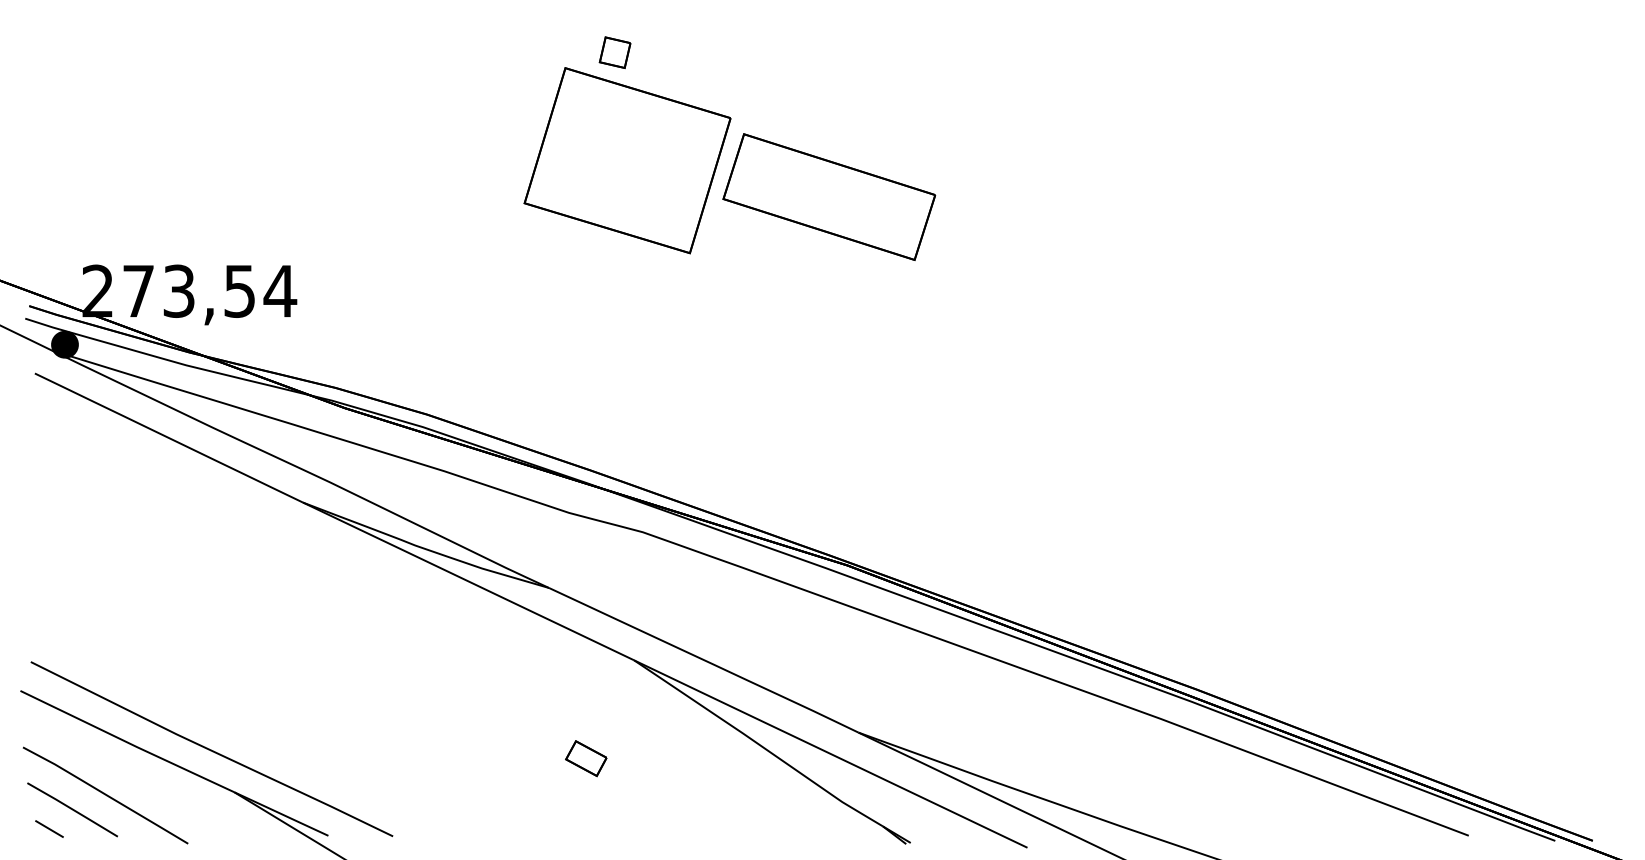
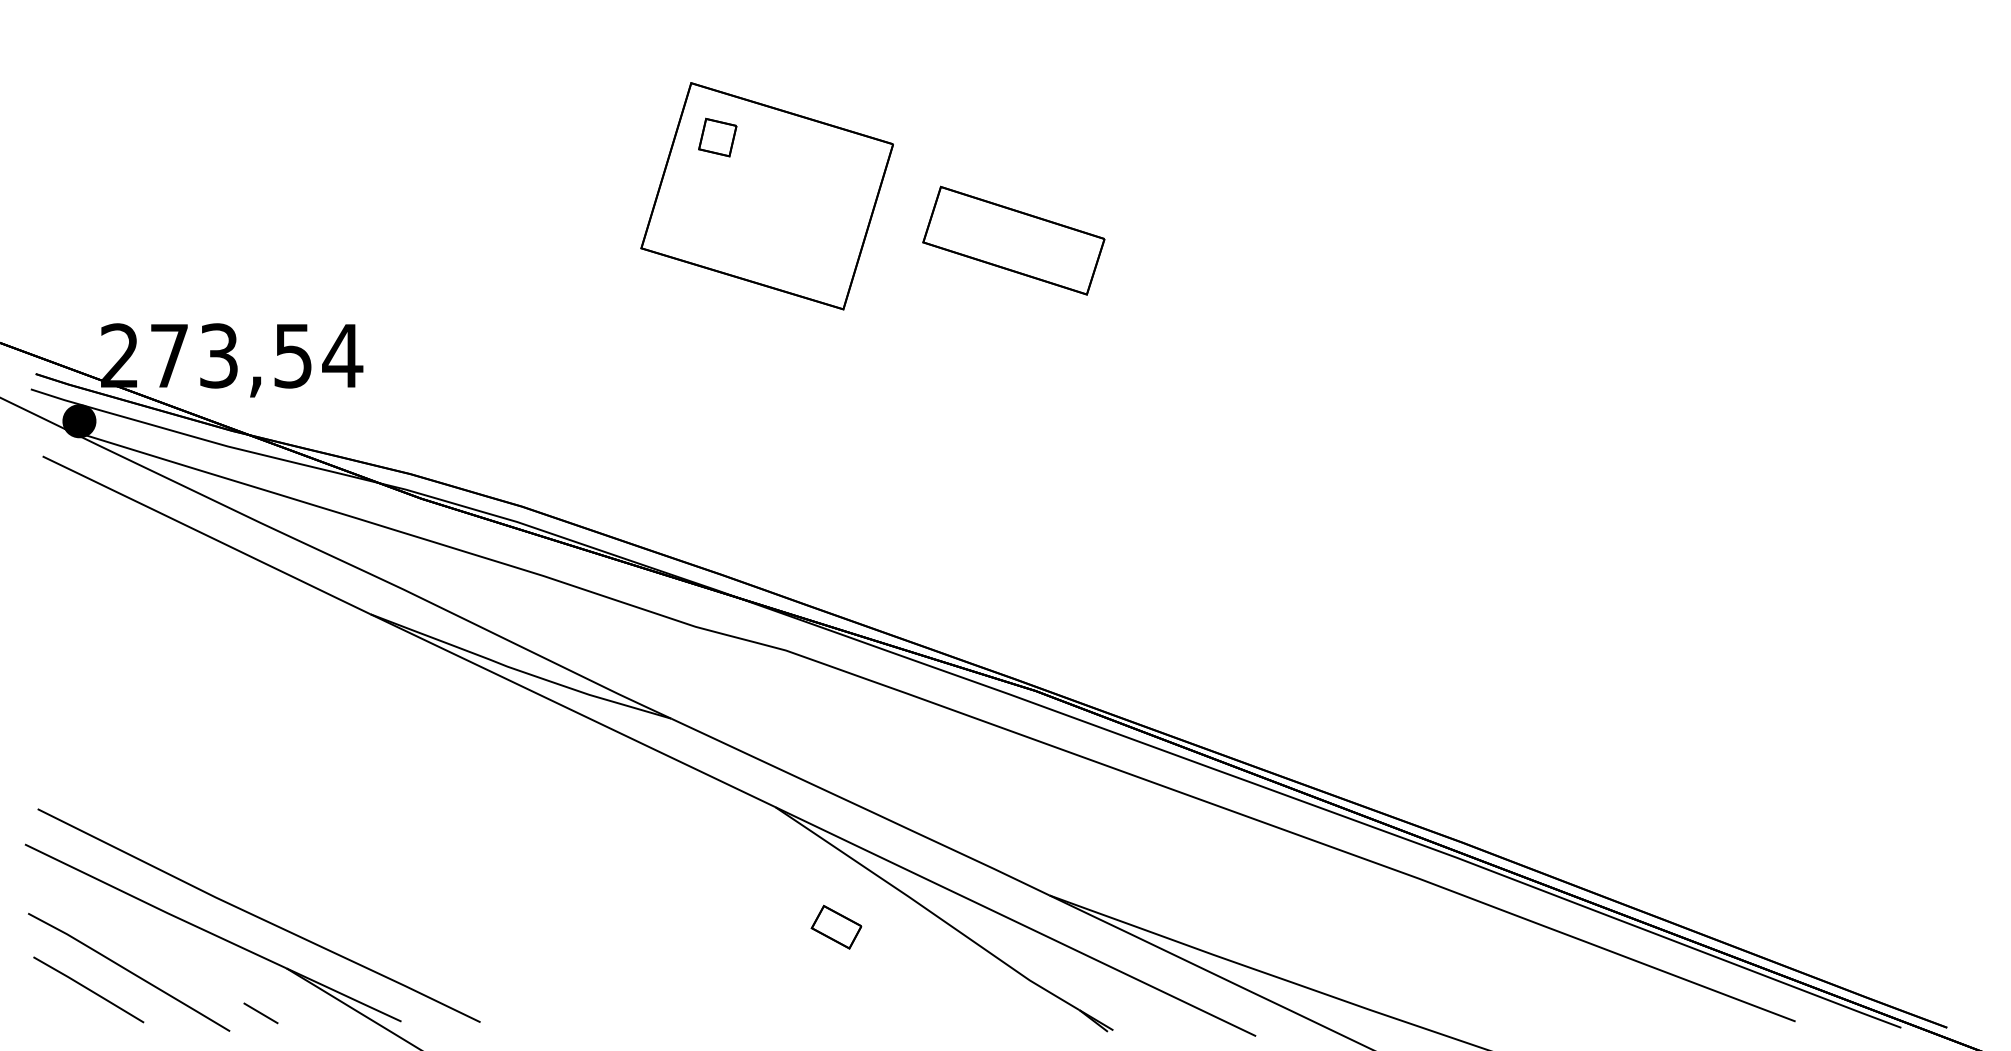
part: (614, 52) -> (716, 137), moved
part: (829, 196) -> (1014, 240), size x0.7
part: (586, 758) -> (836, 927), moved
line: (49, 828) -> (260, 1012), moved

